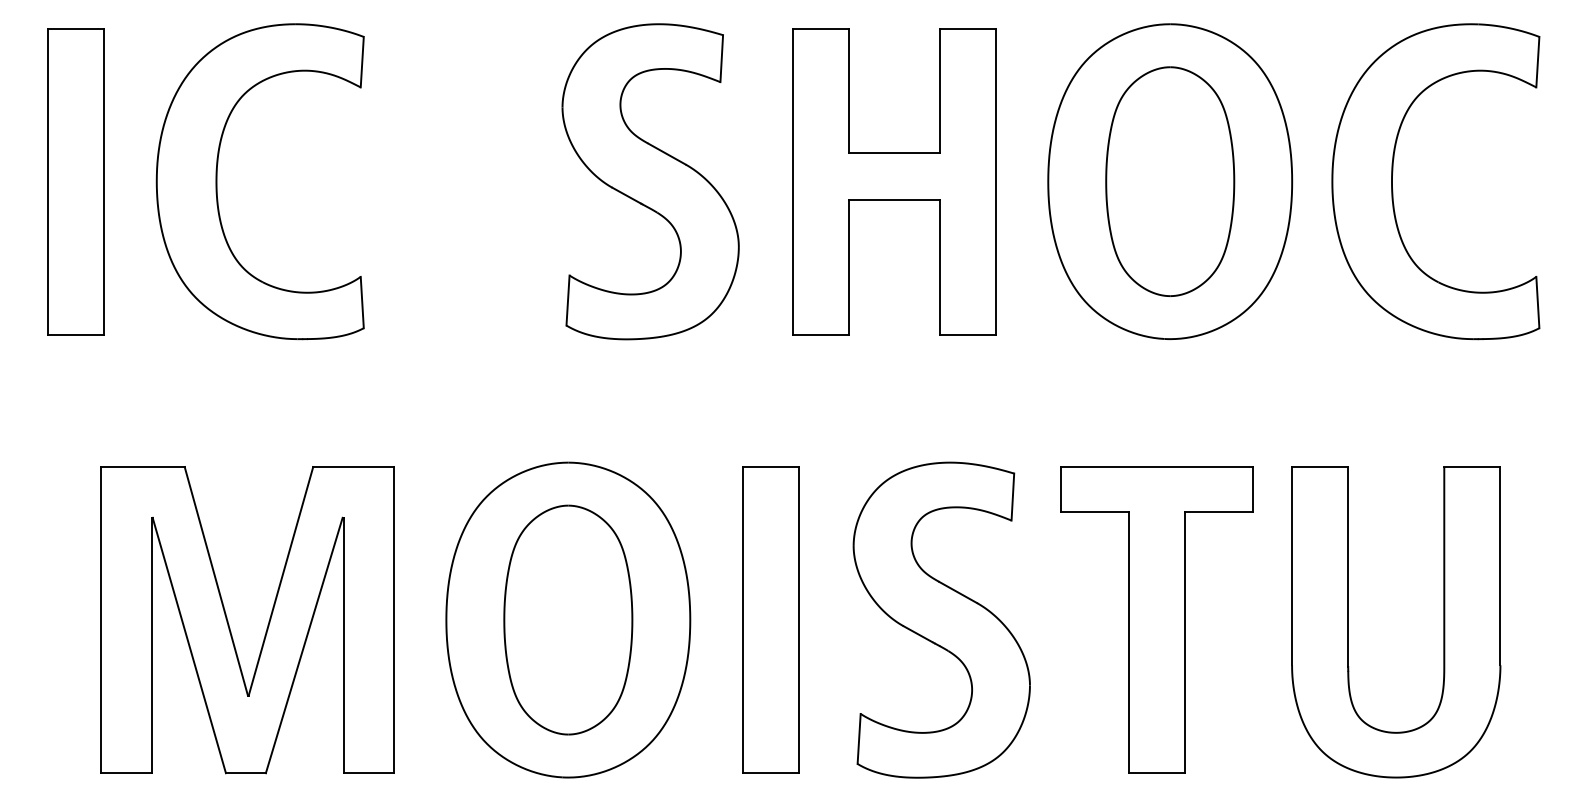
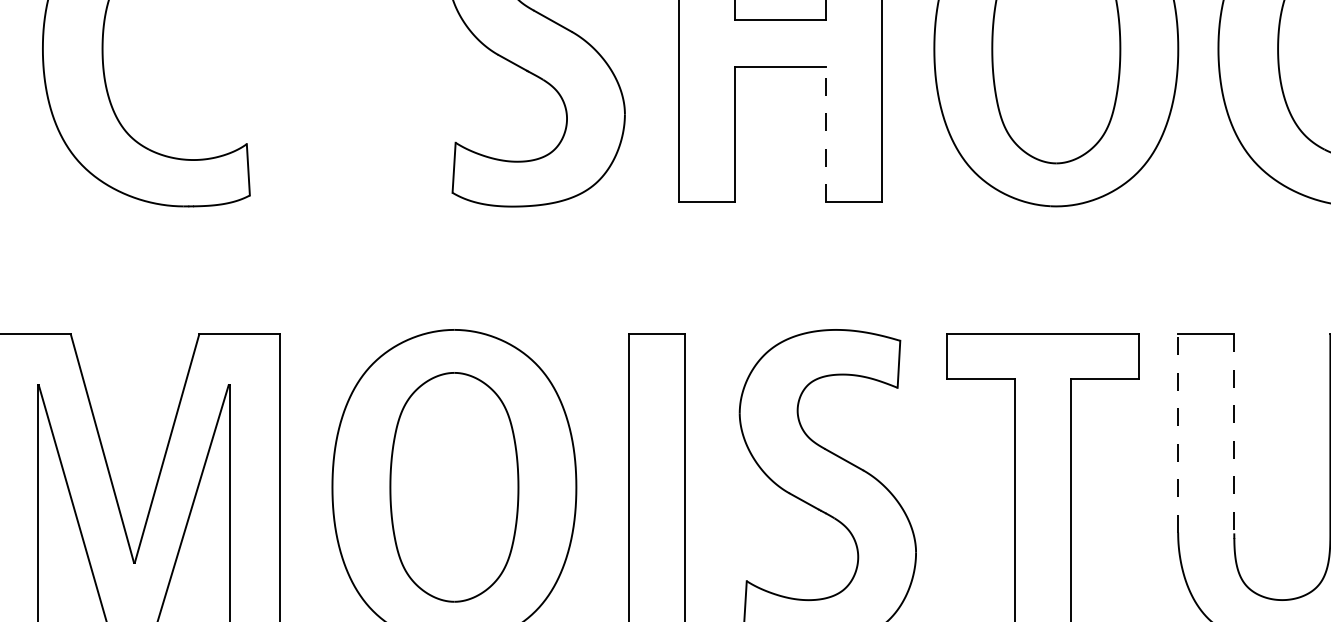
line: (939, 267) -> (825, 134), solid -> dashed
line: (1292, 565) -> (1178, 432), solid -> dashed
line: (1348, 567) -> (1234, 434), solid -> dashed

